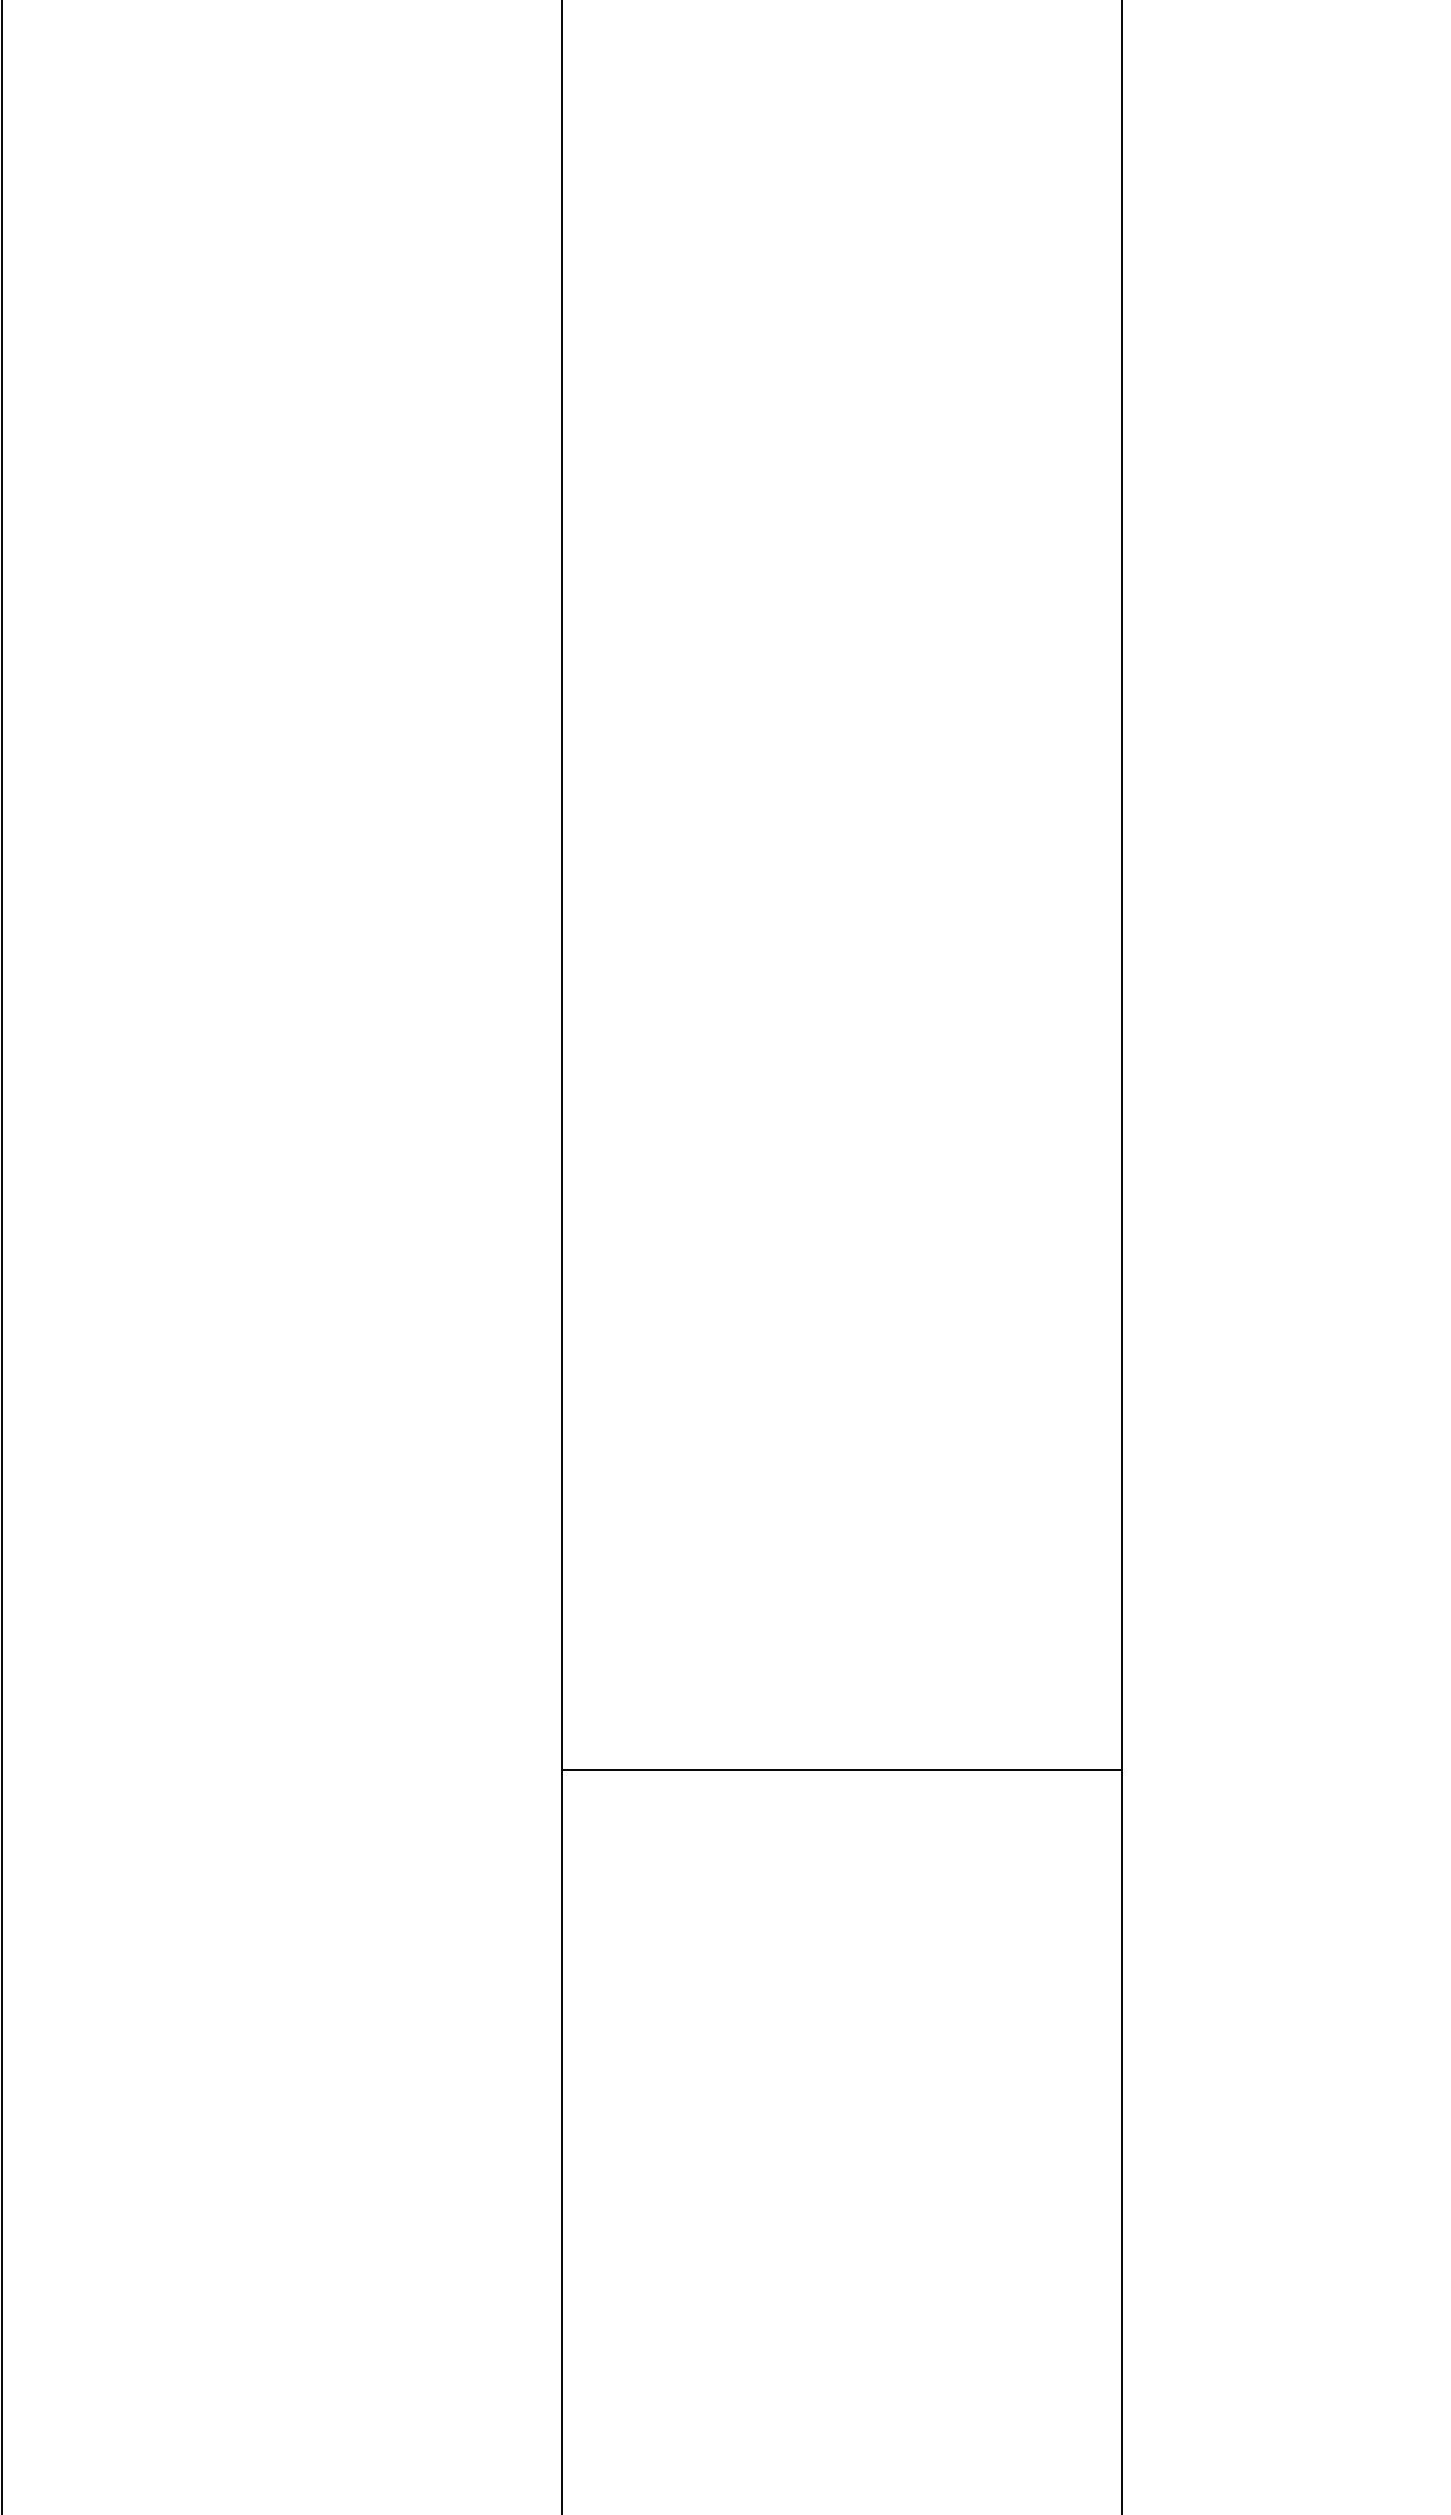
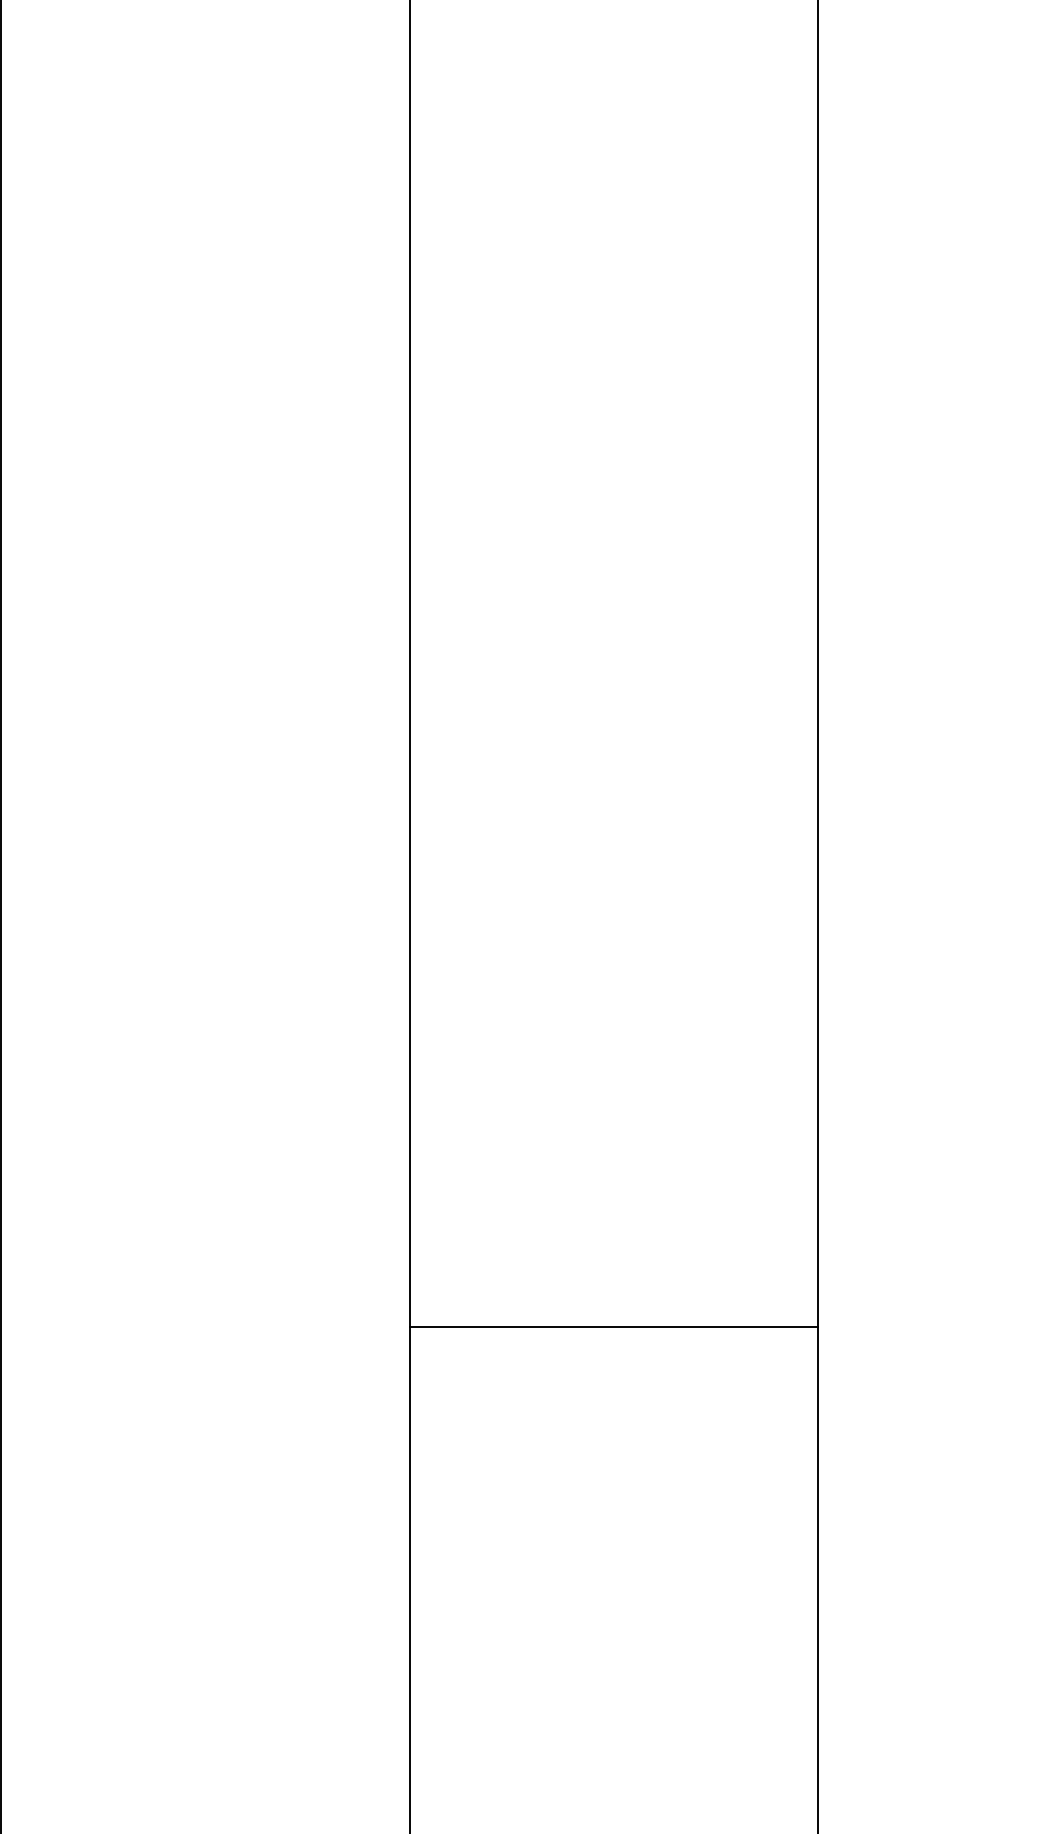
line: (841, 1769) -> (613, 1326), moved

